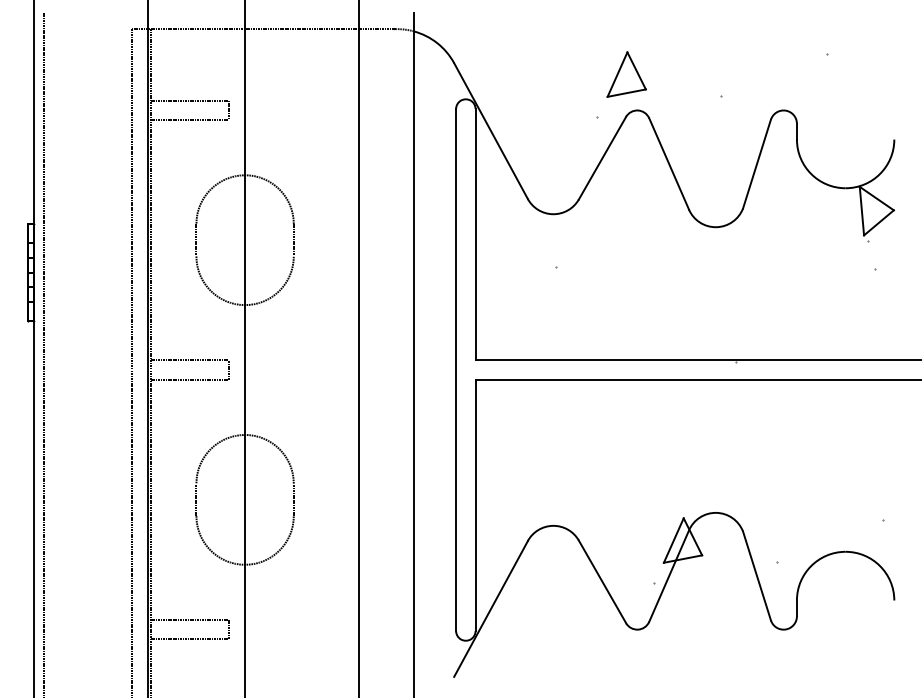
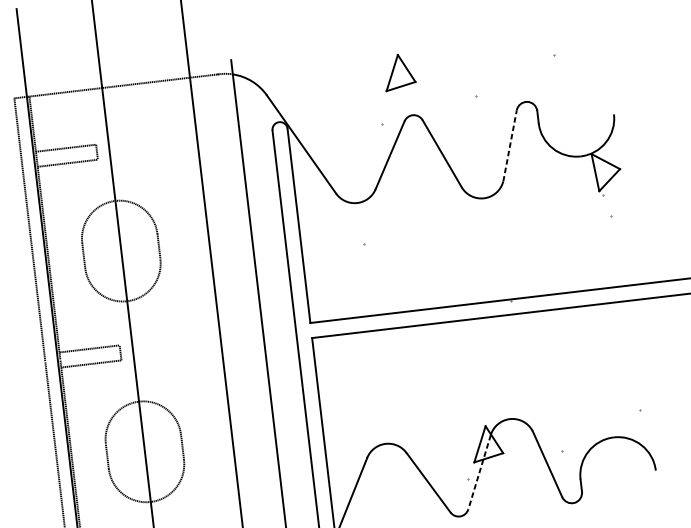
part: (626, 74) -> (399, 72), moved
line: (756, 164) -> (509, 146), solid -> dashed
line: (669, 576) -> (479, 472), solid -> dashed

